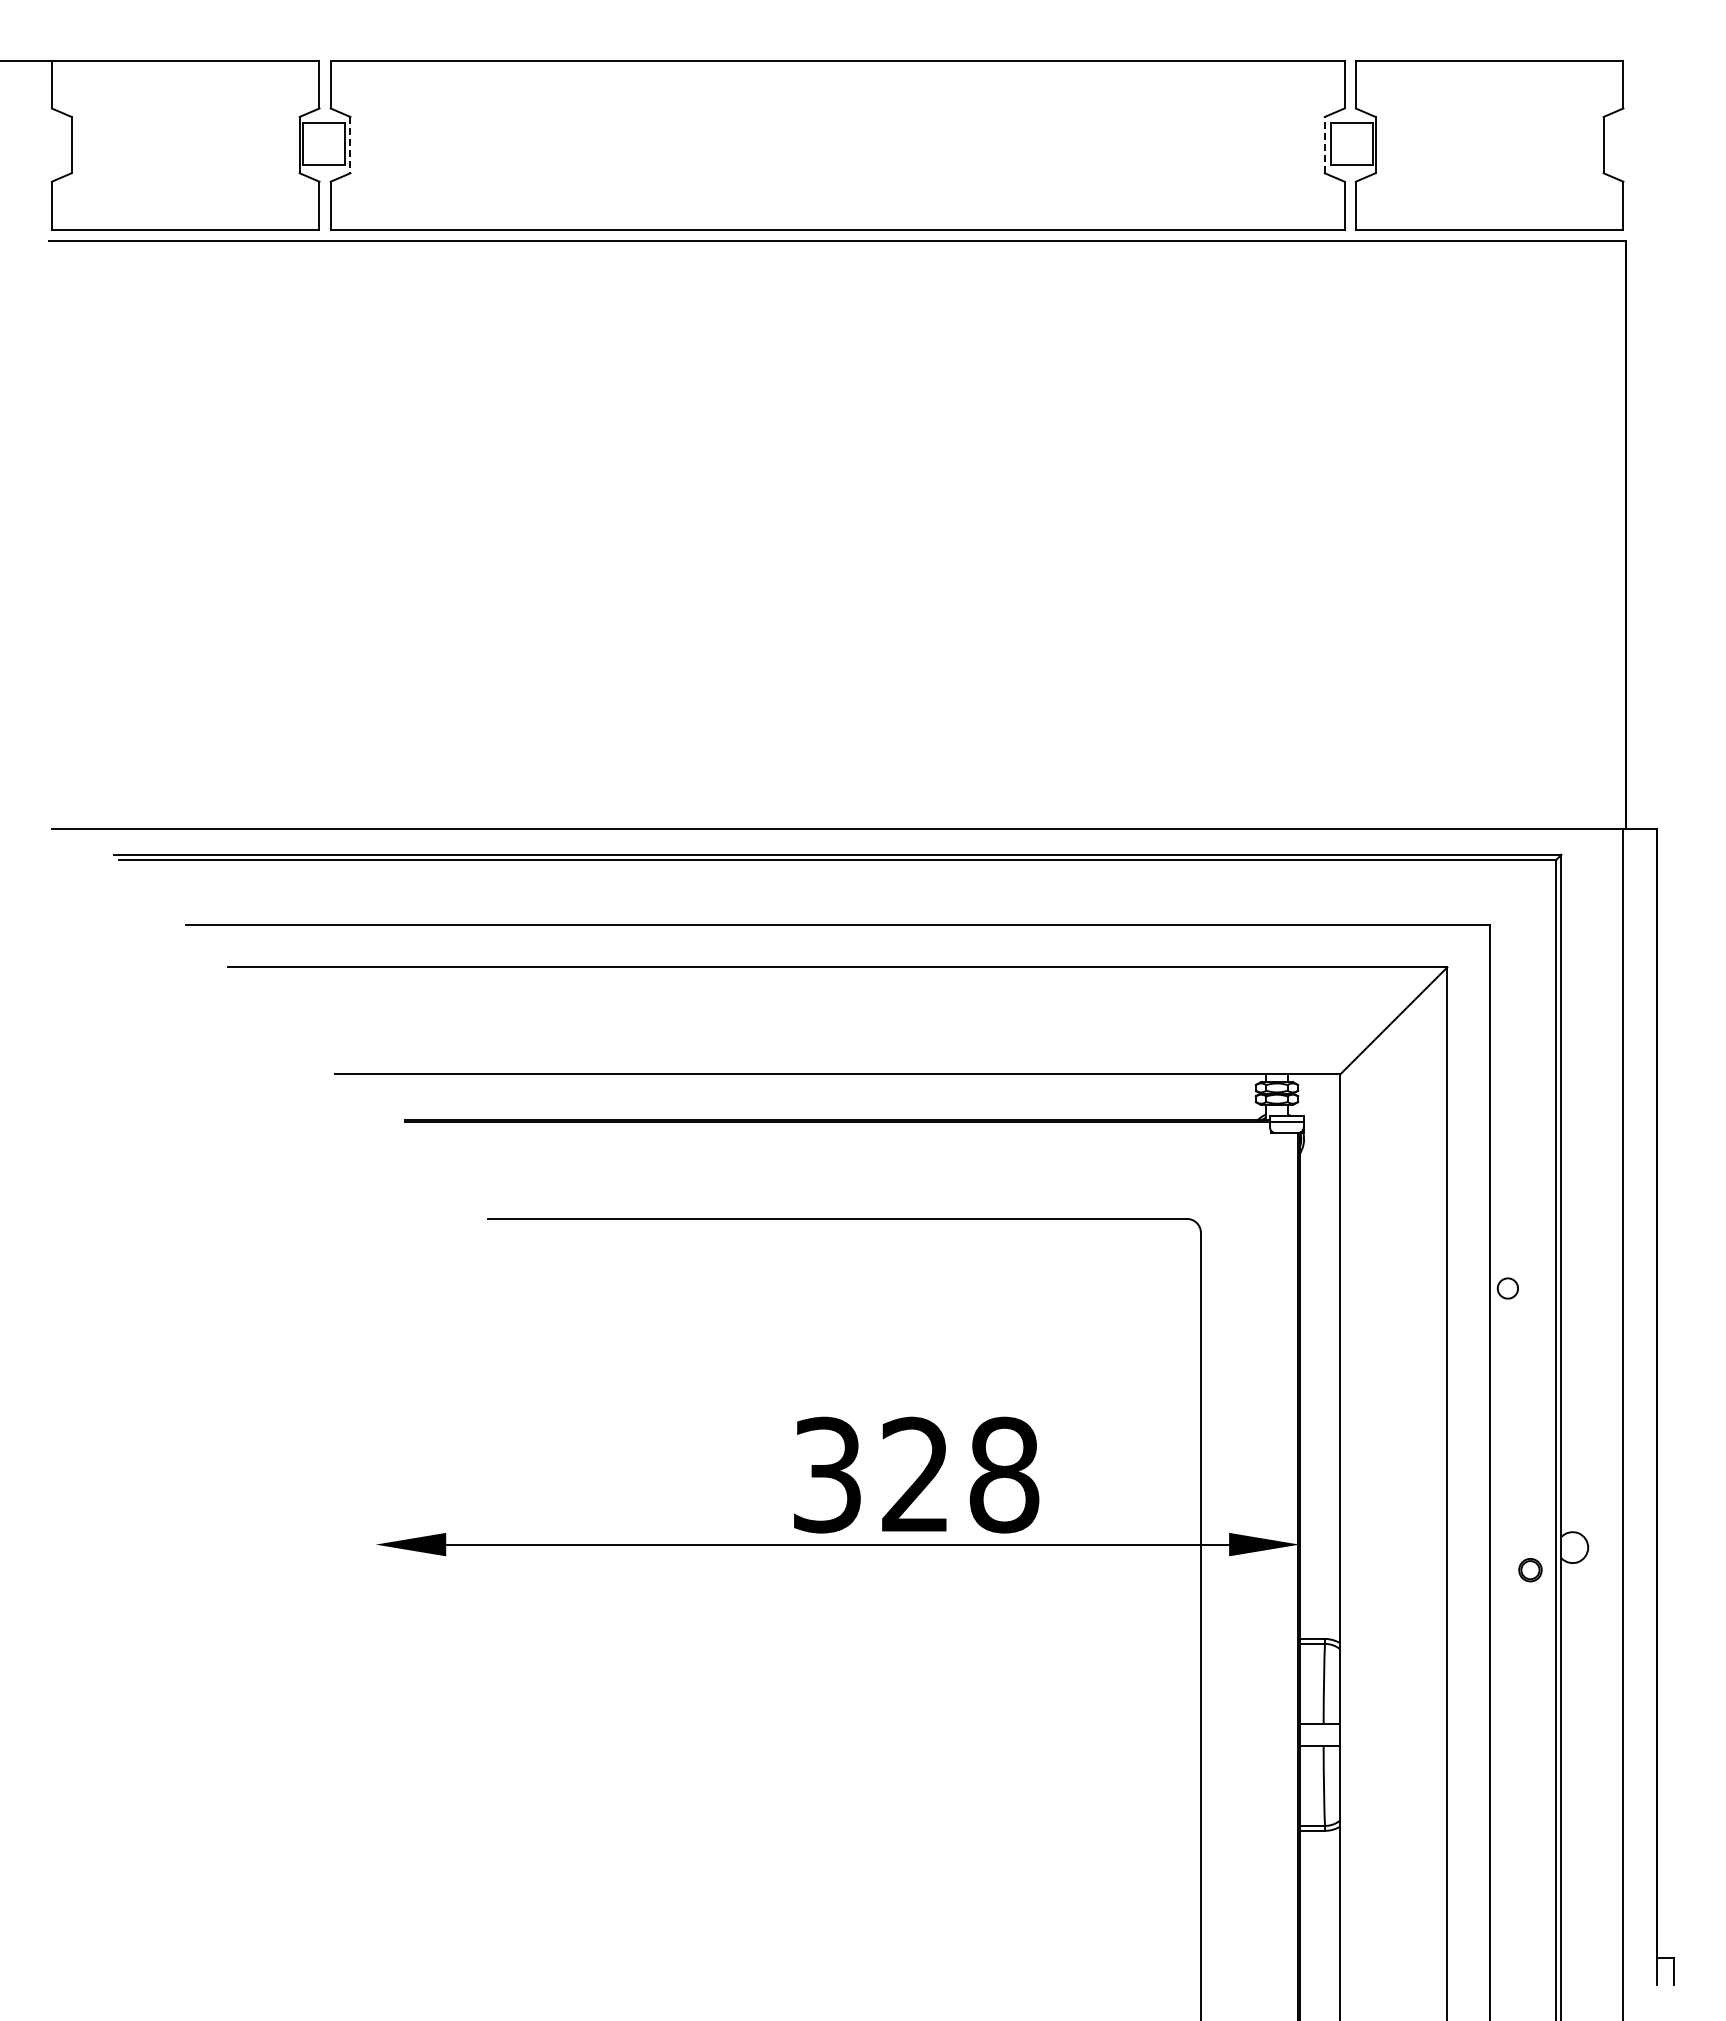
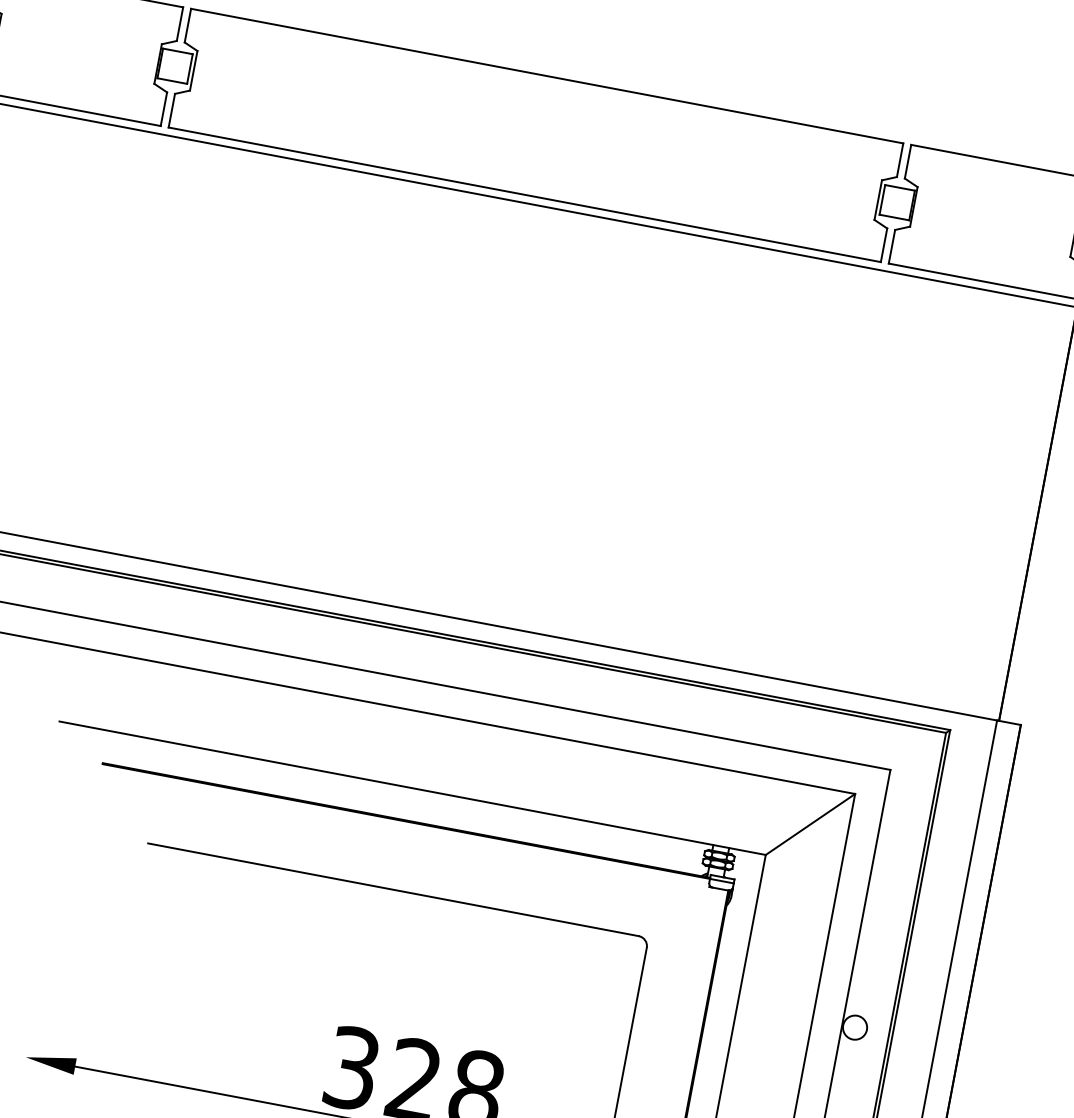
line: (1324, 144) -> (878, 199), dashed -> solid
line: (350, 145) -> (193, 71), dashed -> solid
circle: (1507, 1288) -> (854, 1027), size x1.67

